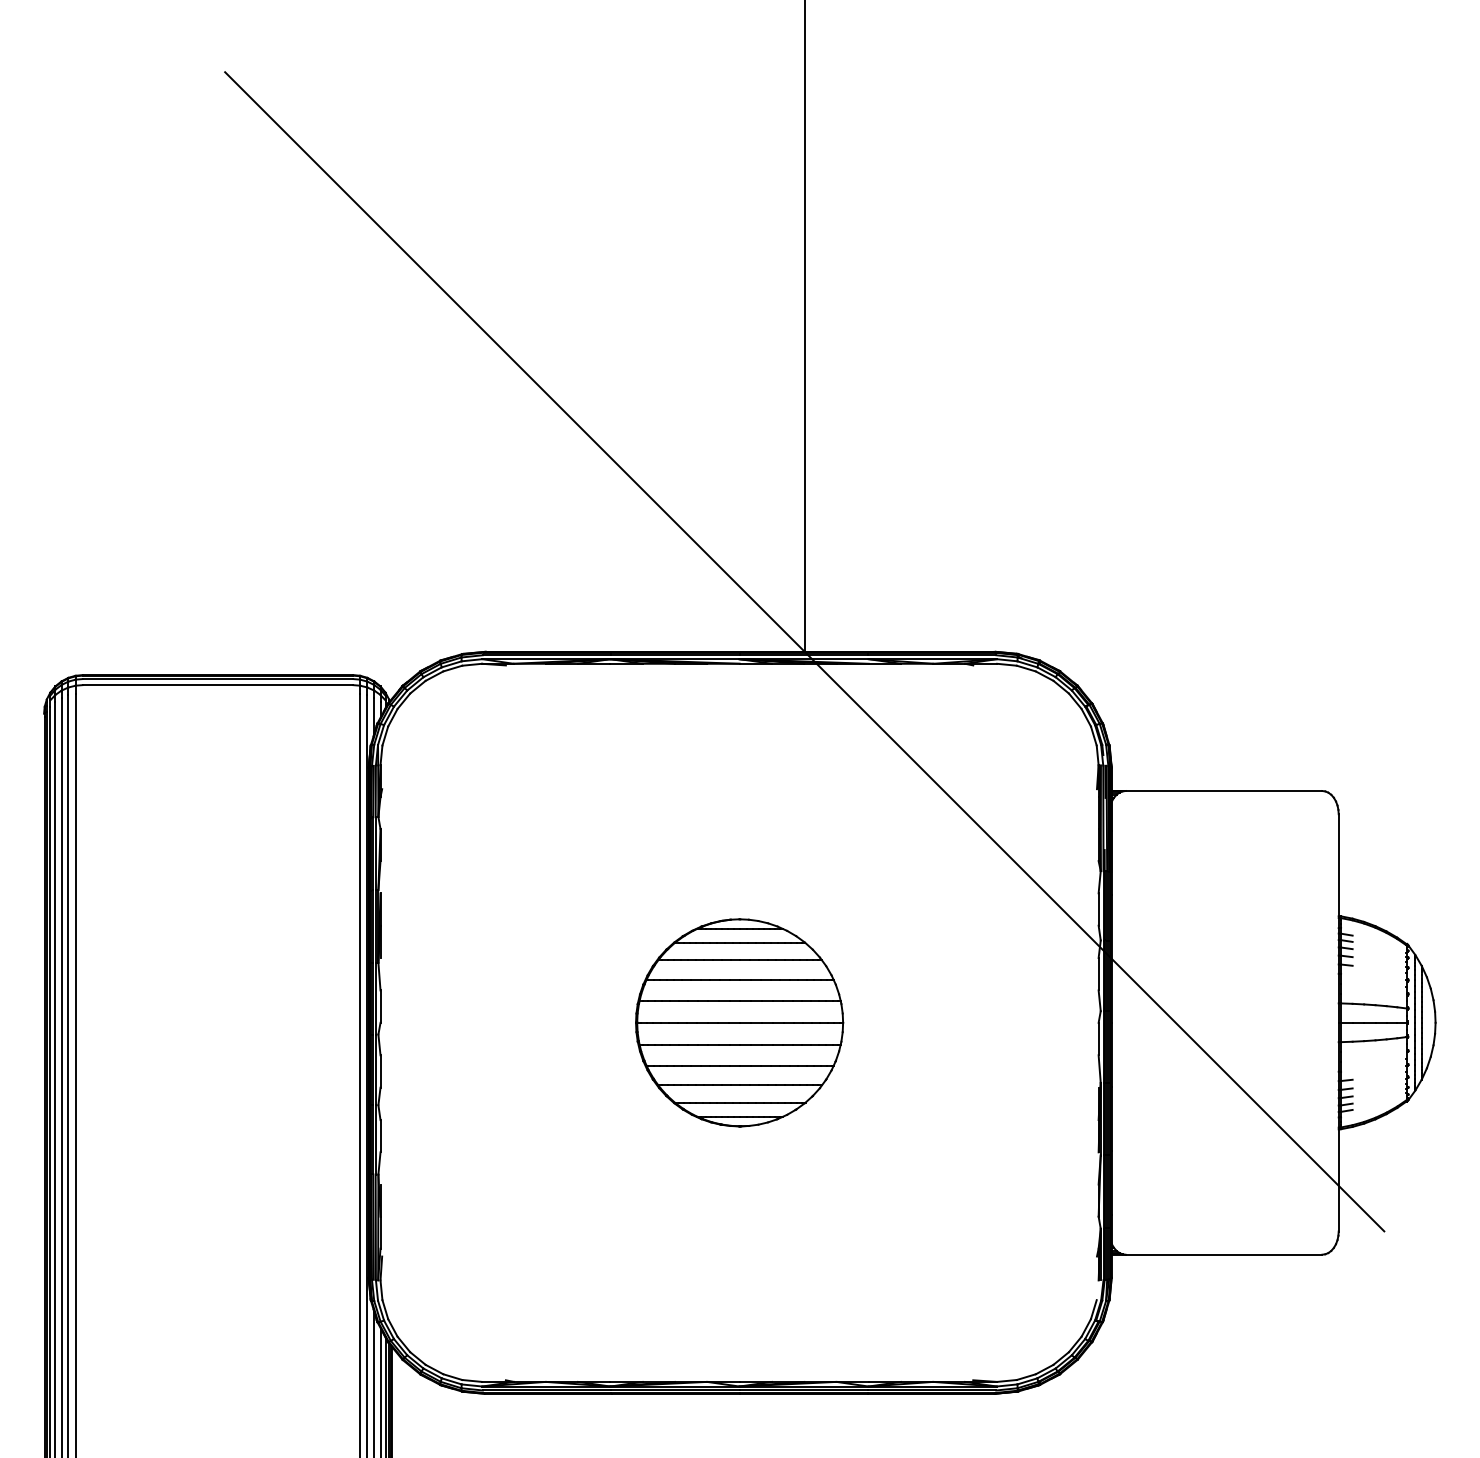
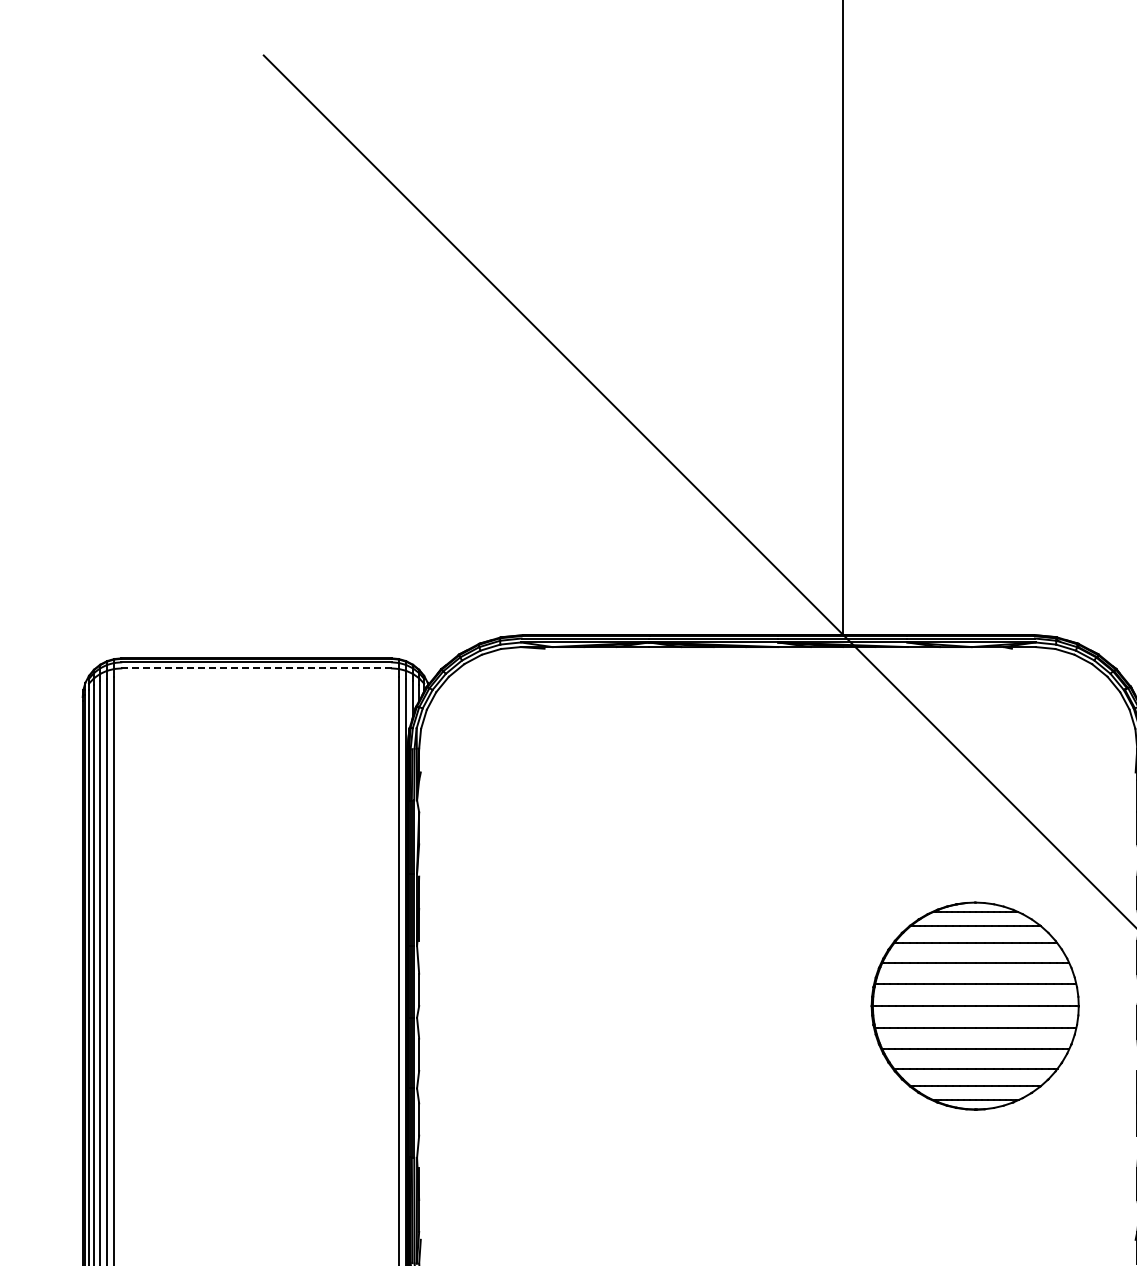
line: (218, 685) -> (257, 668), solid -> dashed
part: (739, 1022) -> (975, 1005), moved

